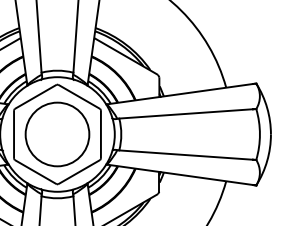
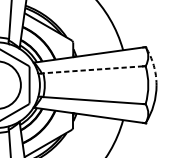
arc: (267, 107) -> (153, 65), solid -> dashed
line: (185, 113) -> (92, 69), solid -> dashed

